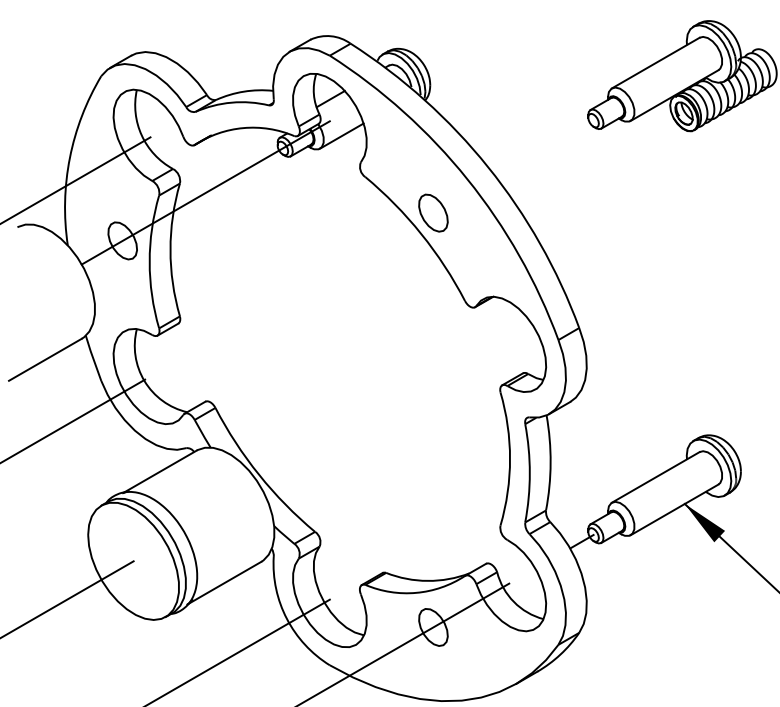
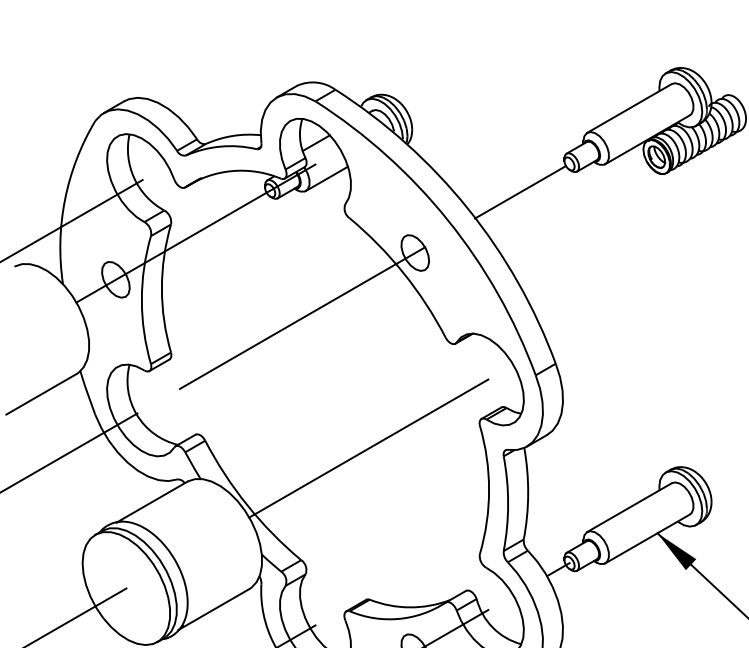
line: (542, 149) -> (520, 191), added
line: (316, 280) -> (302, 317), added
line: (385, 415) -> (369, 448), added

